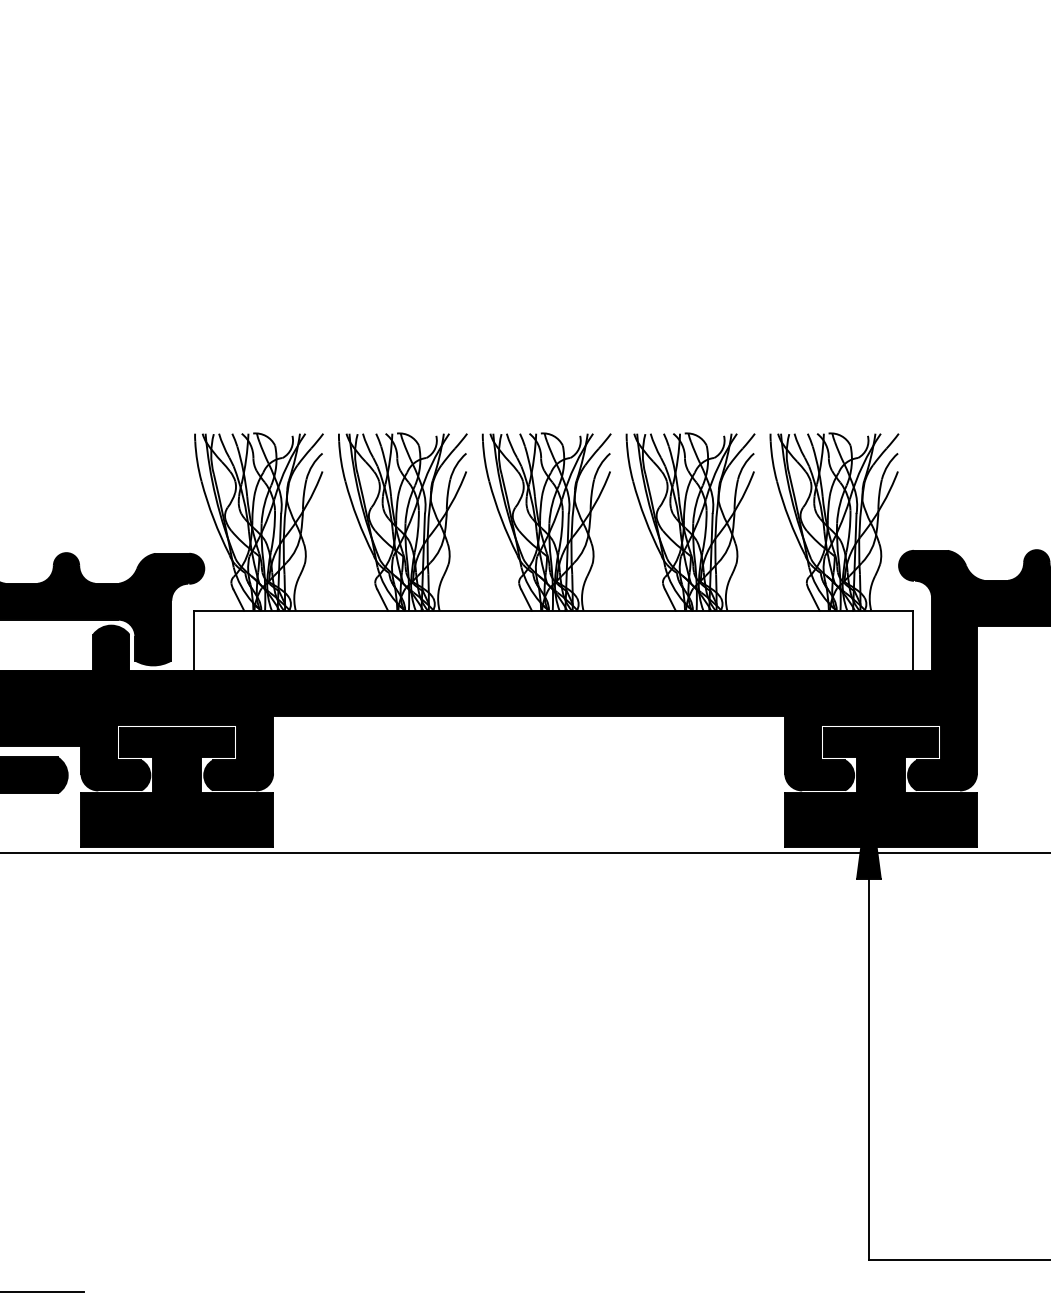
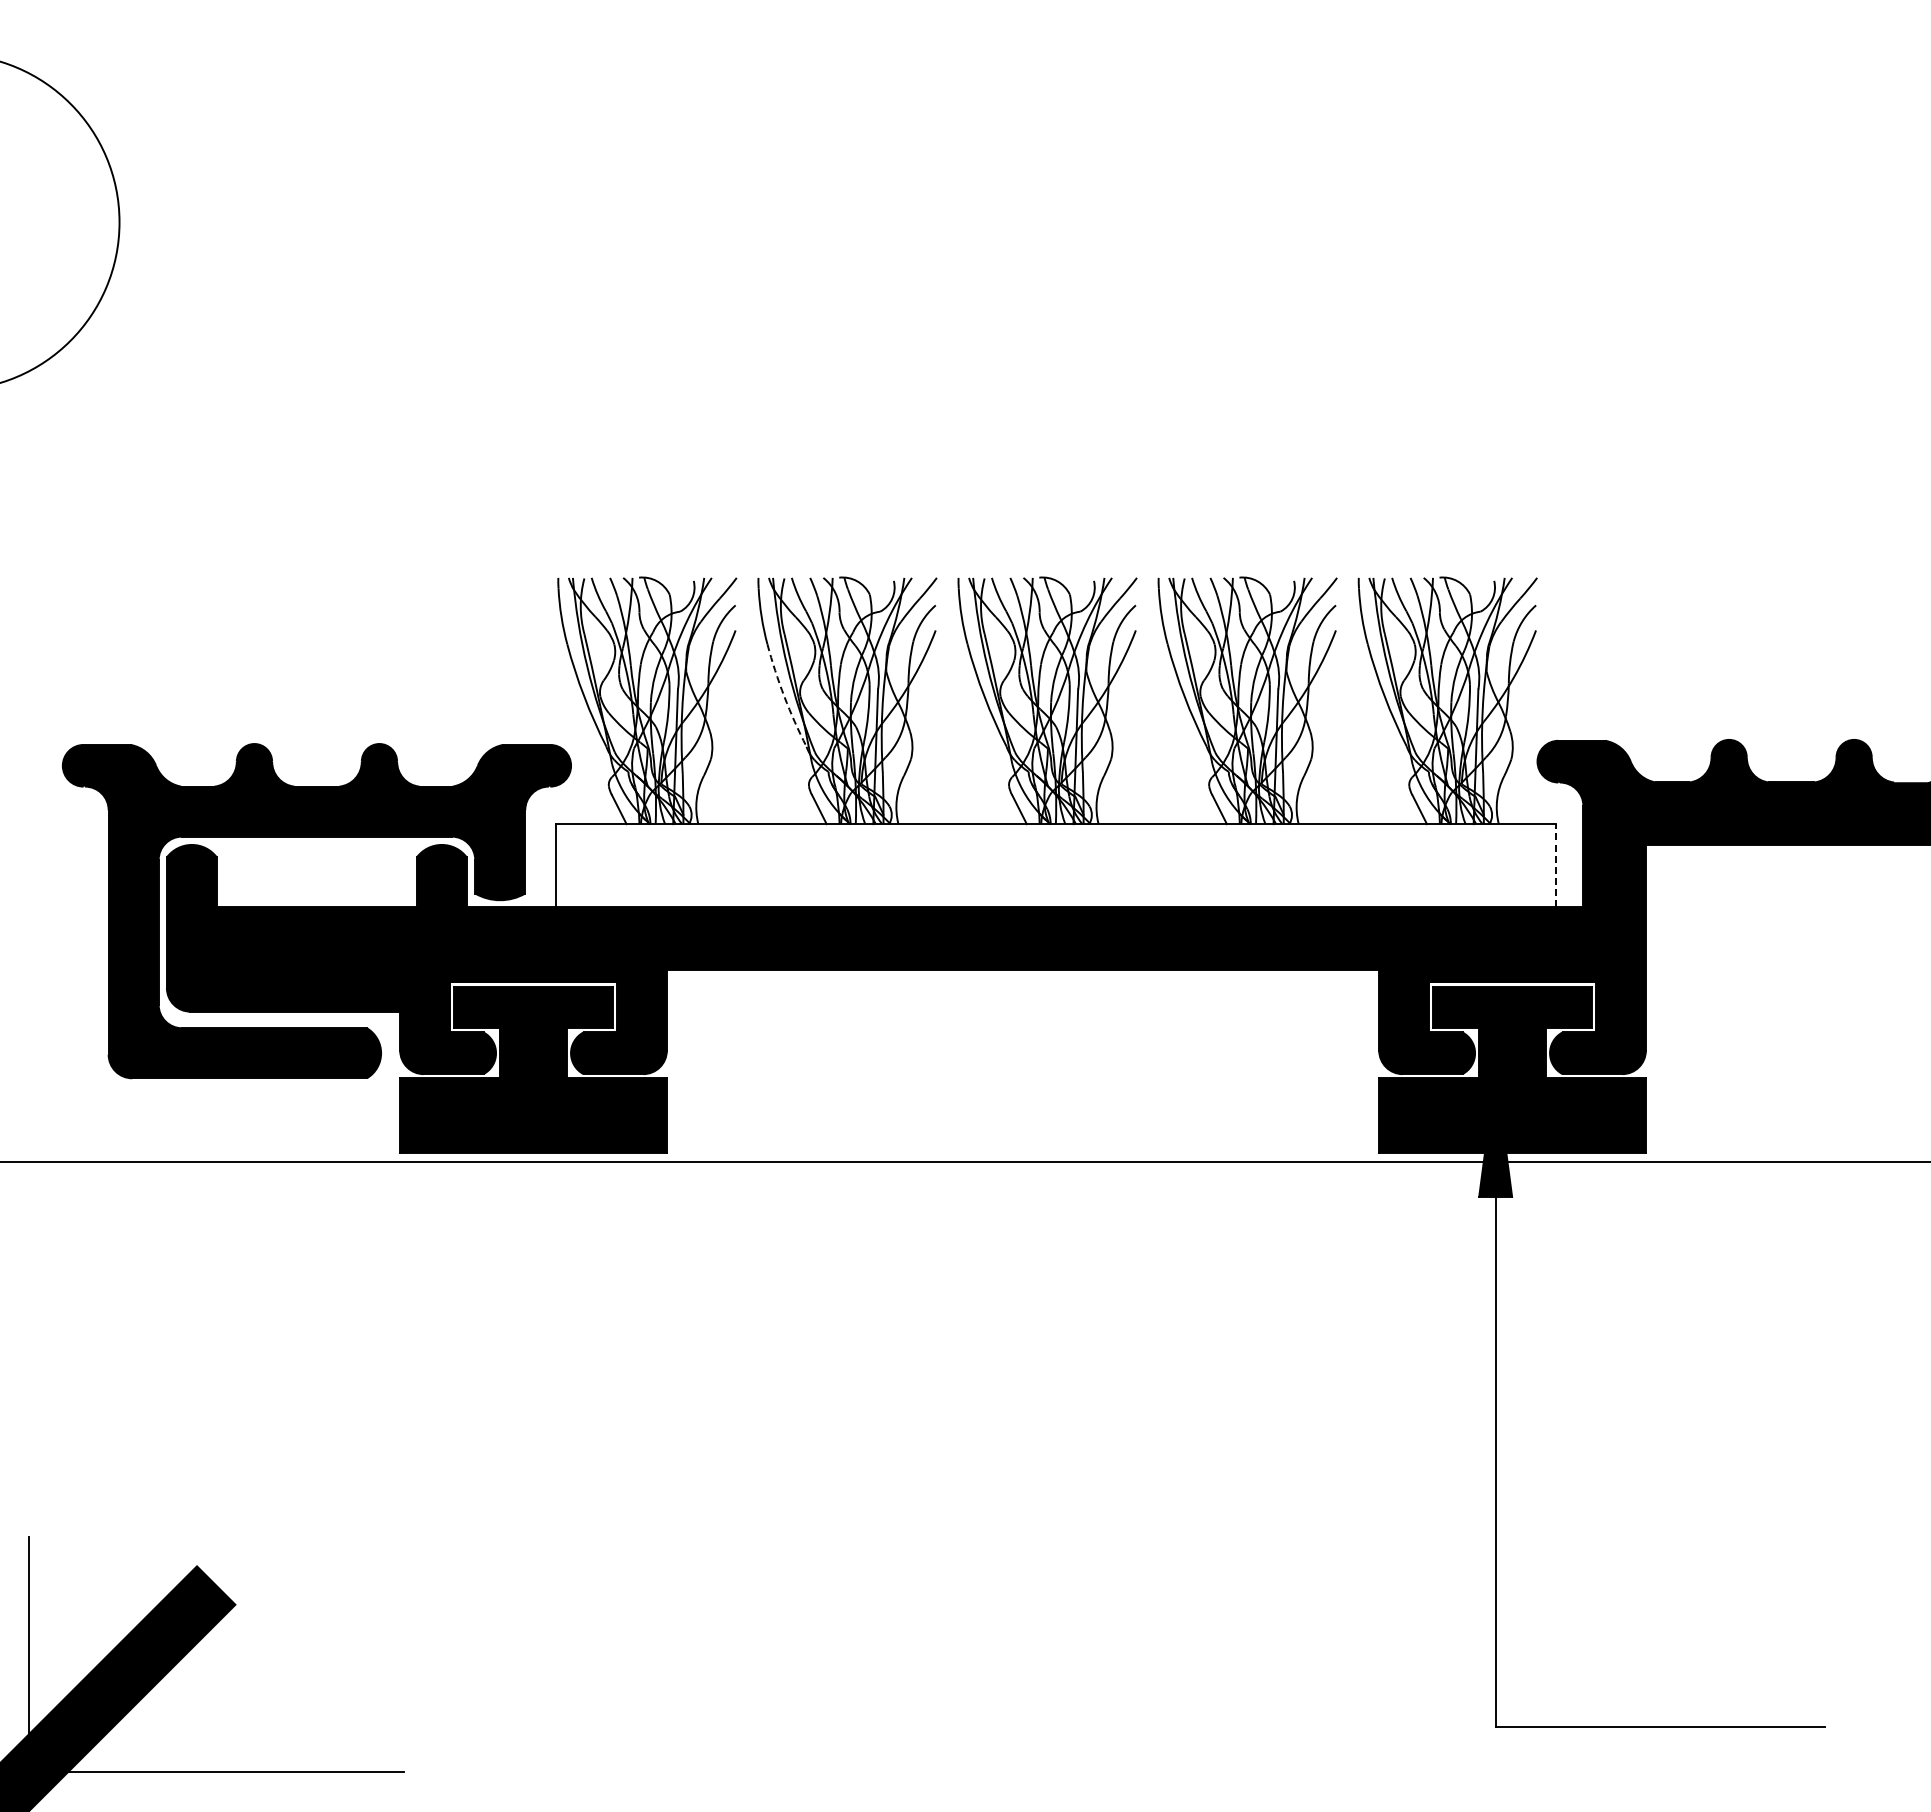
arc: (357, 518) -> (784, 696), solid -> dashed
line: (912, 640) -> (1556, 865), solid -> dashed

